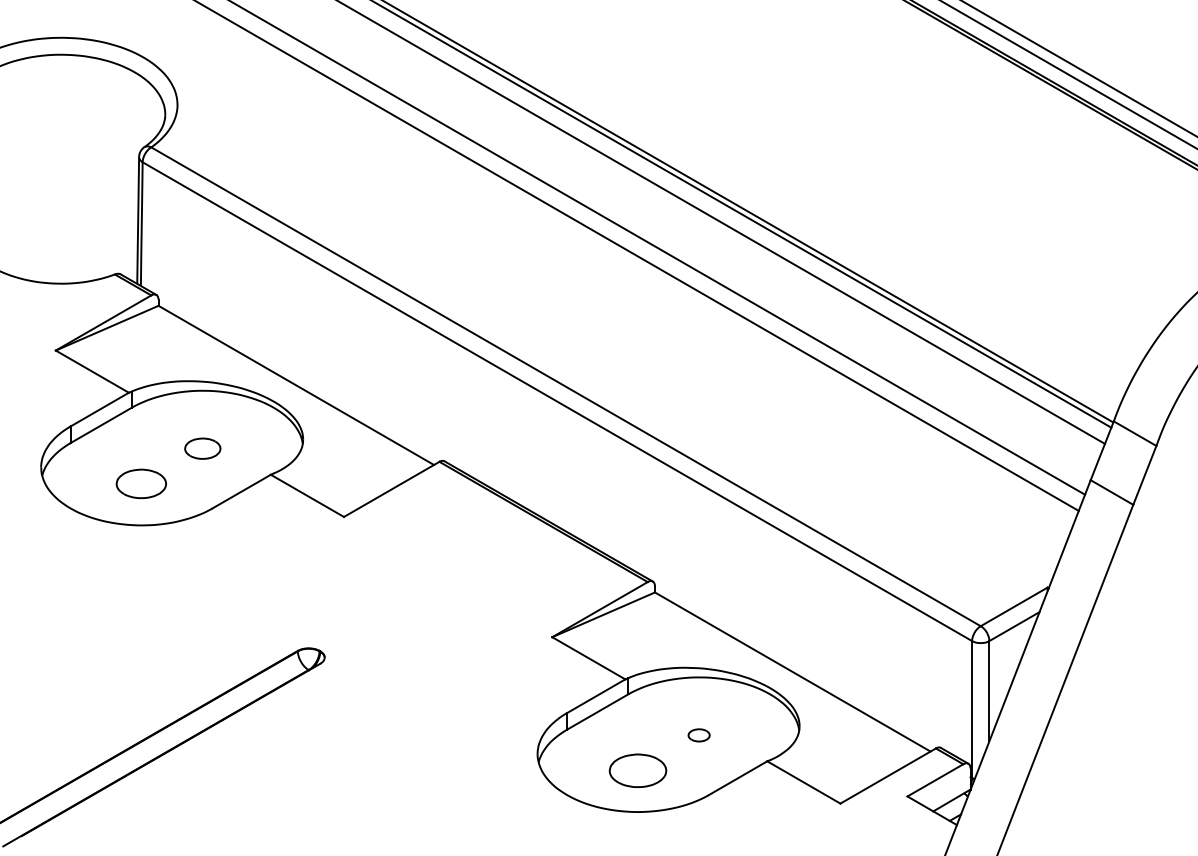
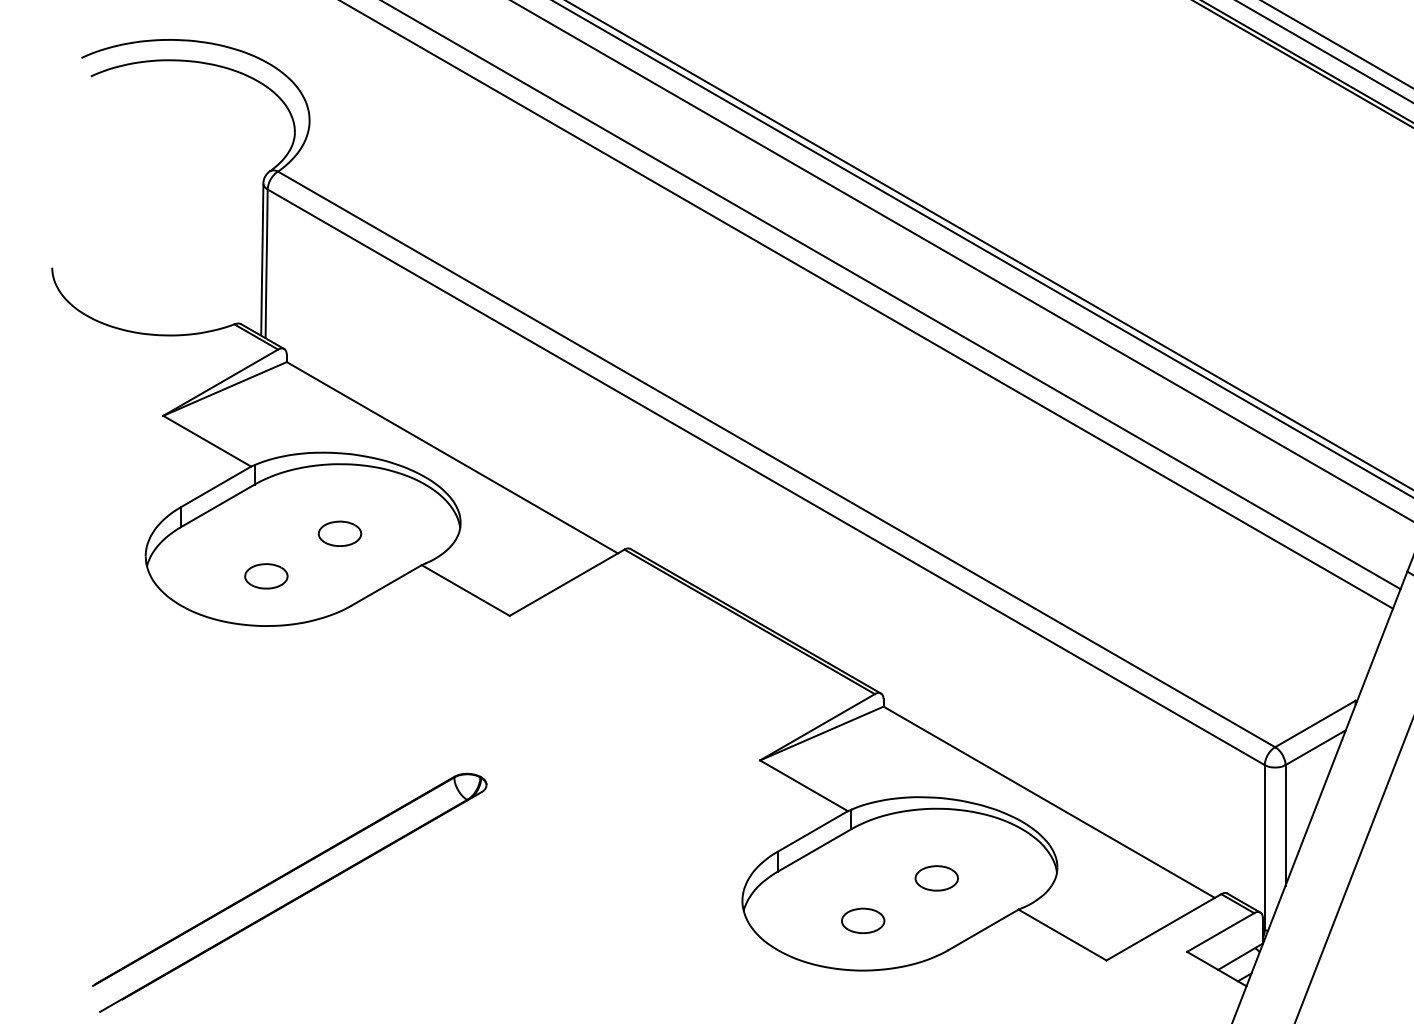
part: (141, 484) -> (266, 576), size x0.71
part: (698, 735) -> (935, 878), size x1.67
part: (637, 770) -> (862, 920), size x0.62

